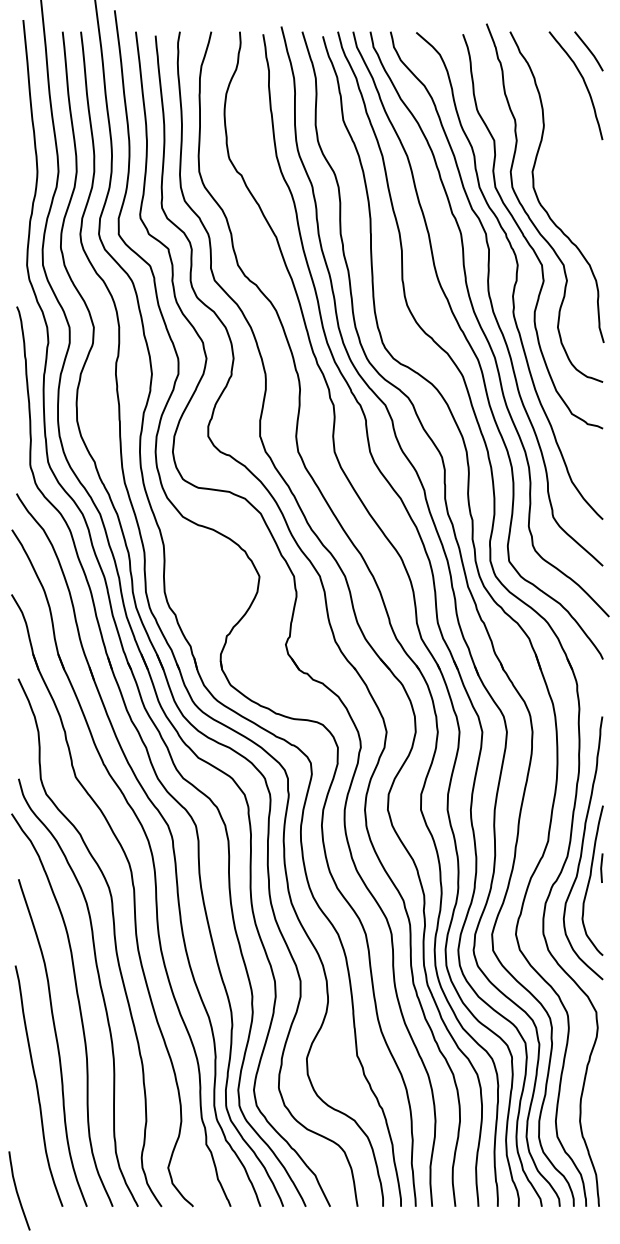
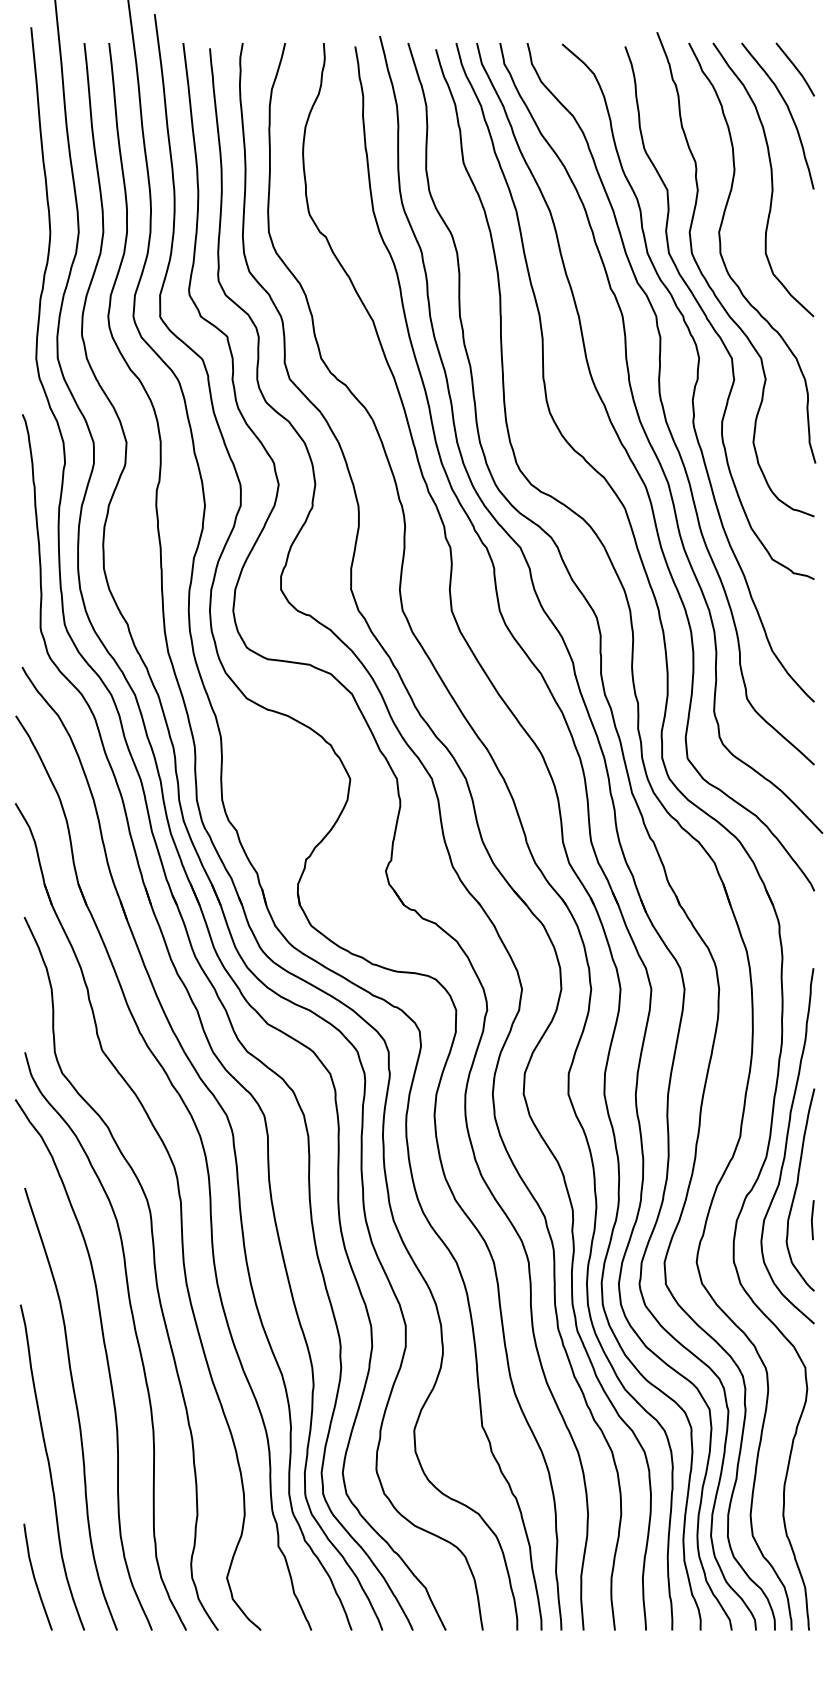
curve: (571, 132) -> (771, 179), added
line: (601, 868) -> (812, 1220), moved
curve: (17, 1191) -> (35, 1577), moved

